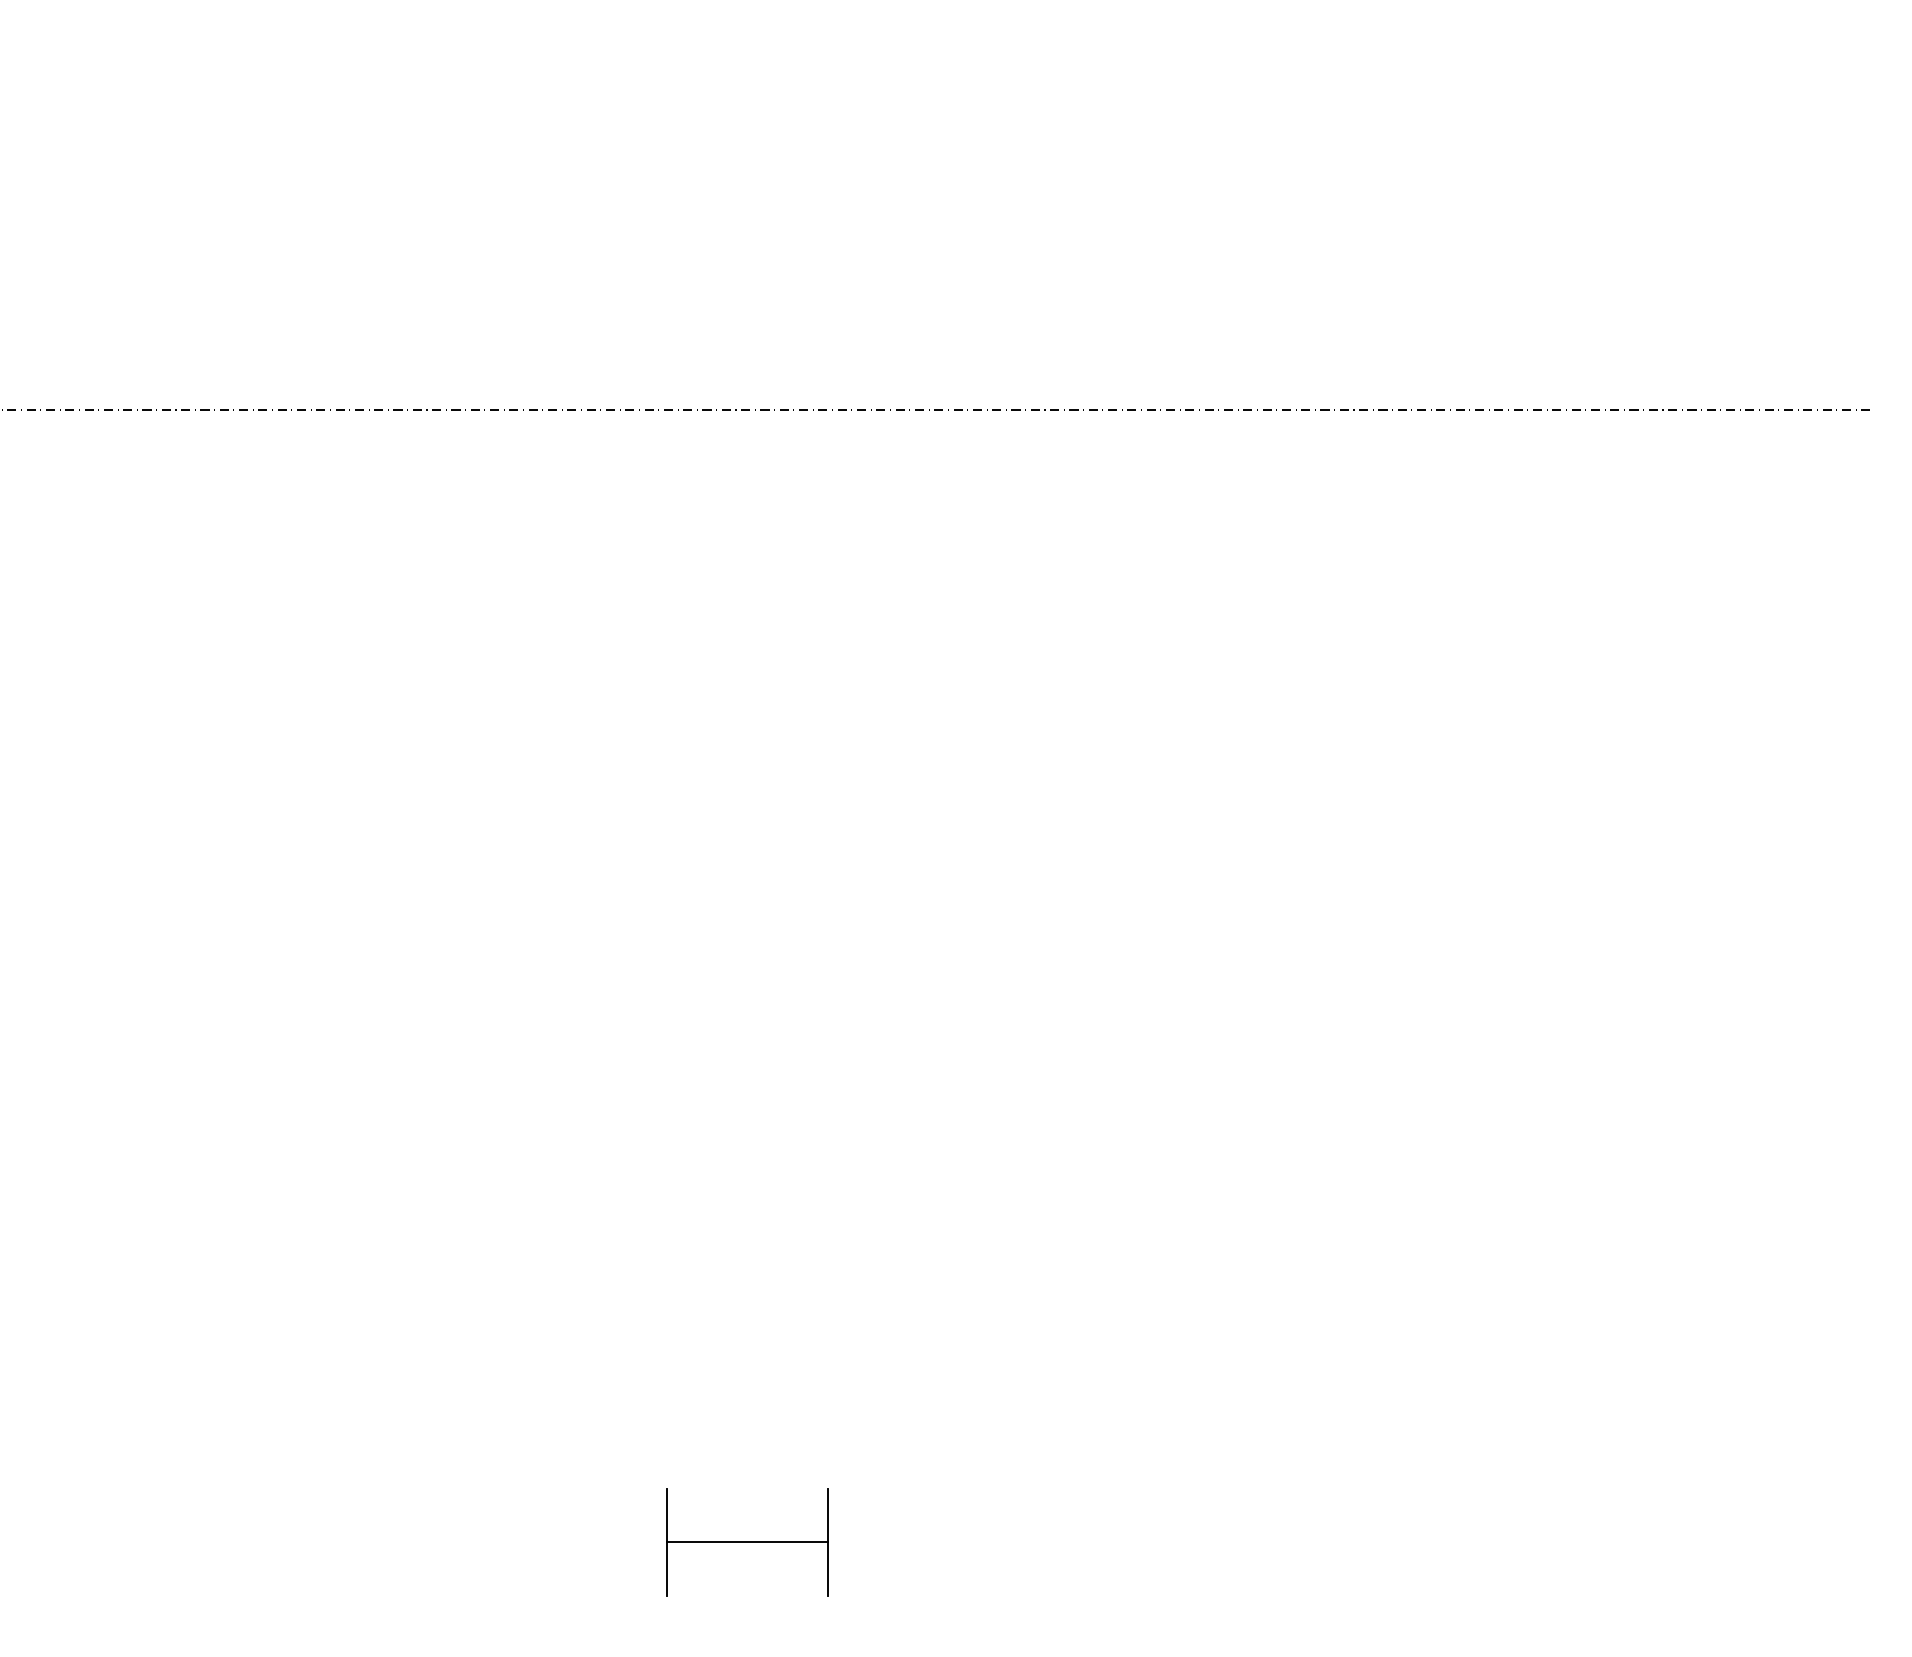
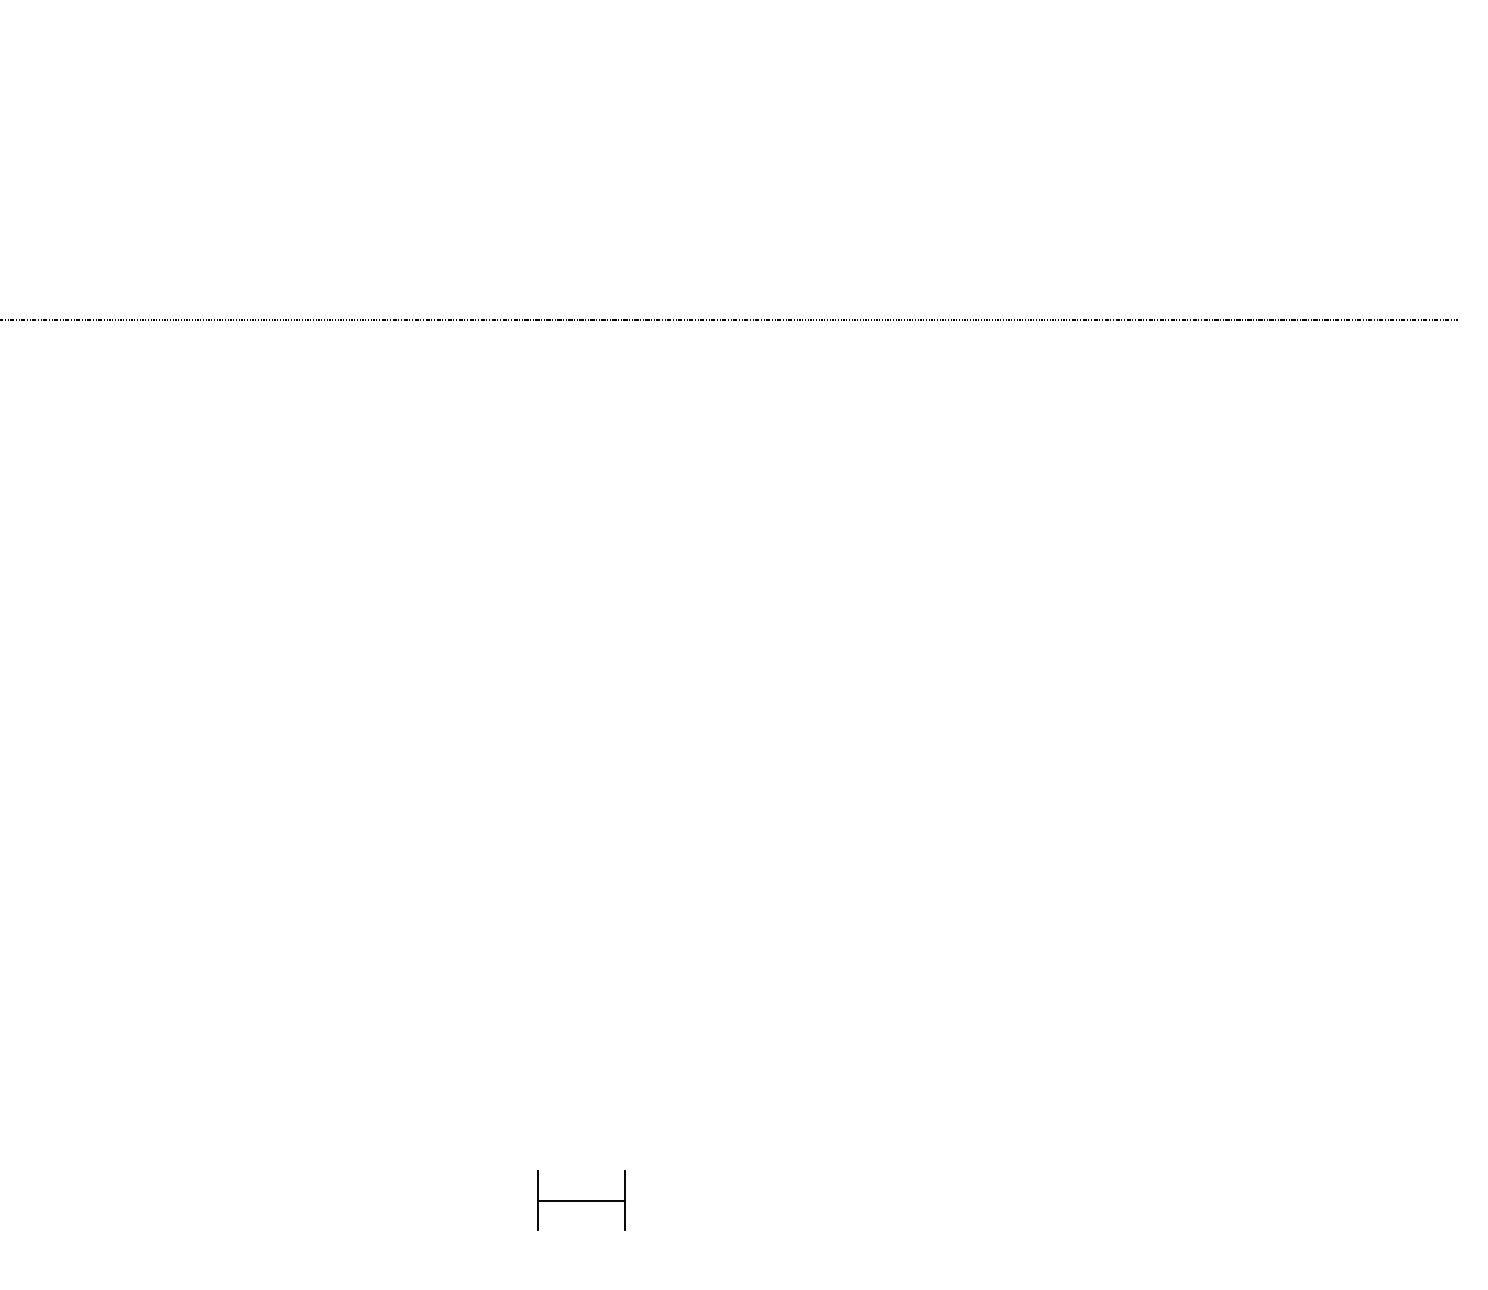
part: (747, 1542) -> (581, 1200), size x0.7

